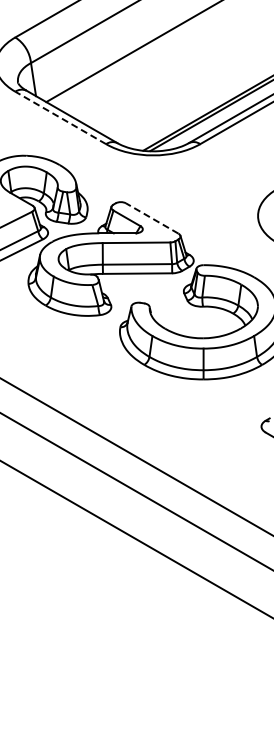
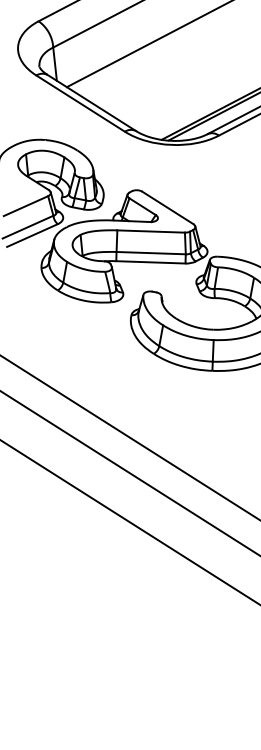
line: (60, 117) -> (80, 103), dashed -> solid
line: (151, 218) -> (167, 207), dashed -> solid

